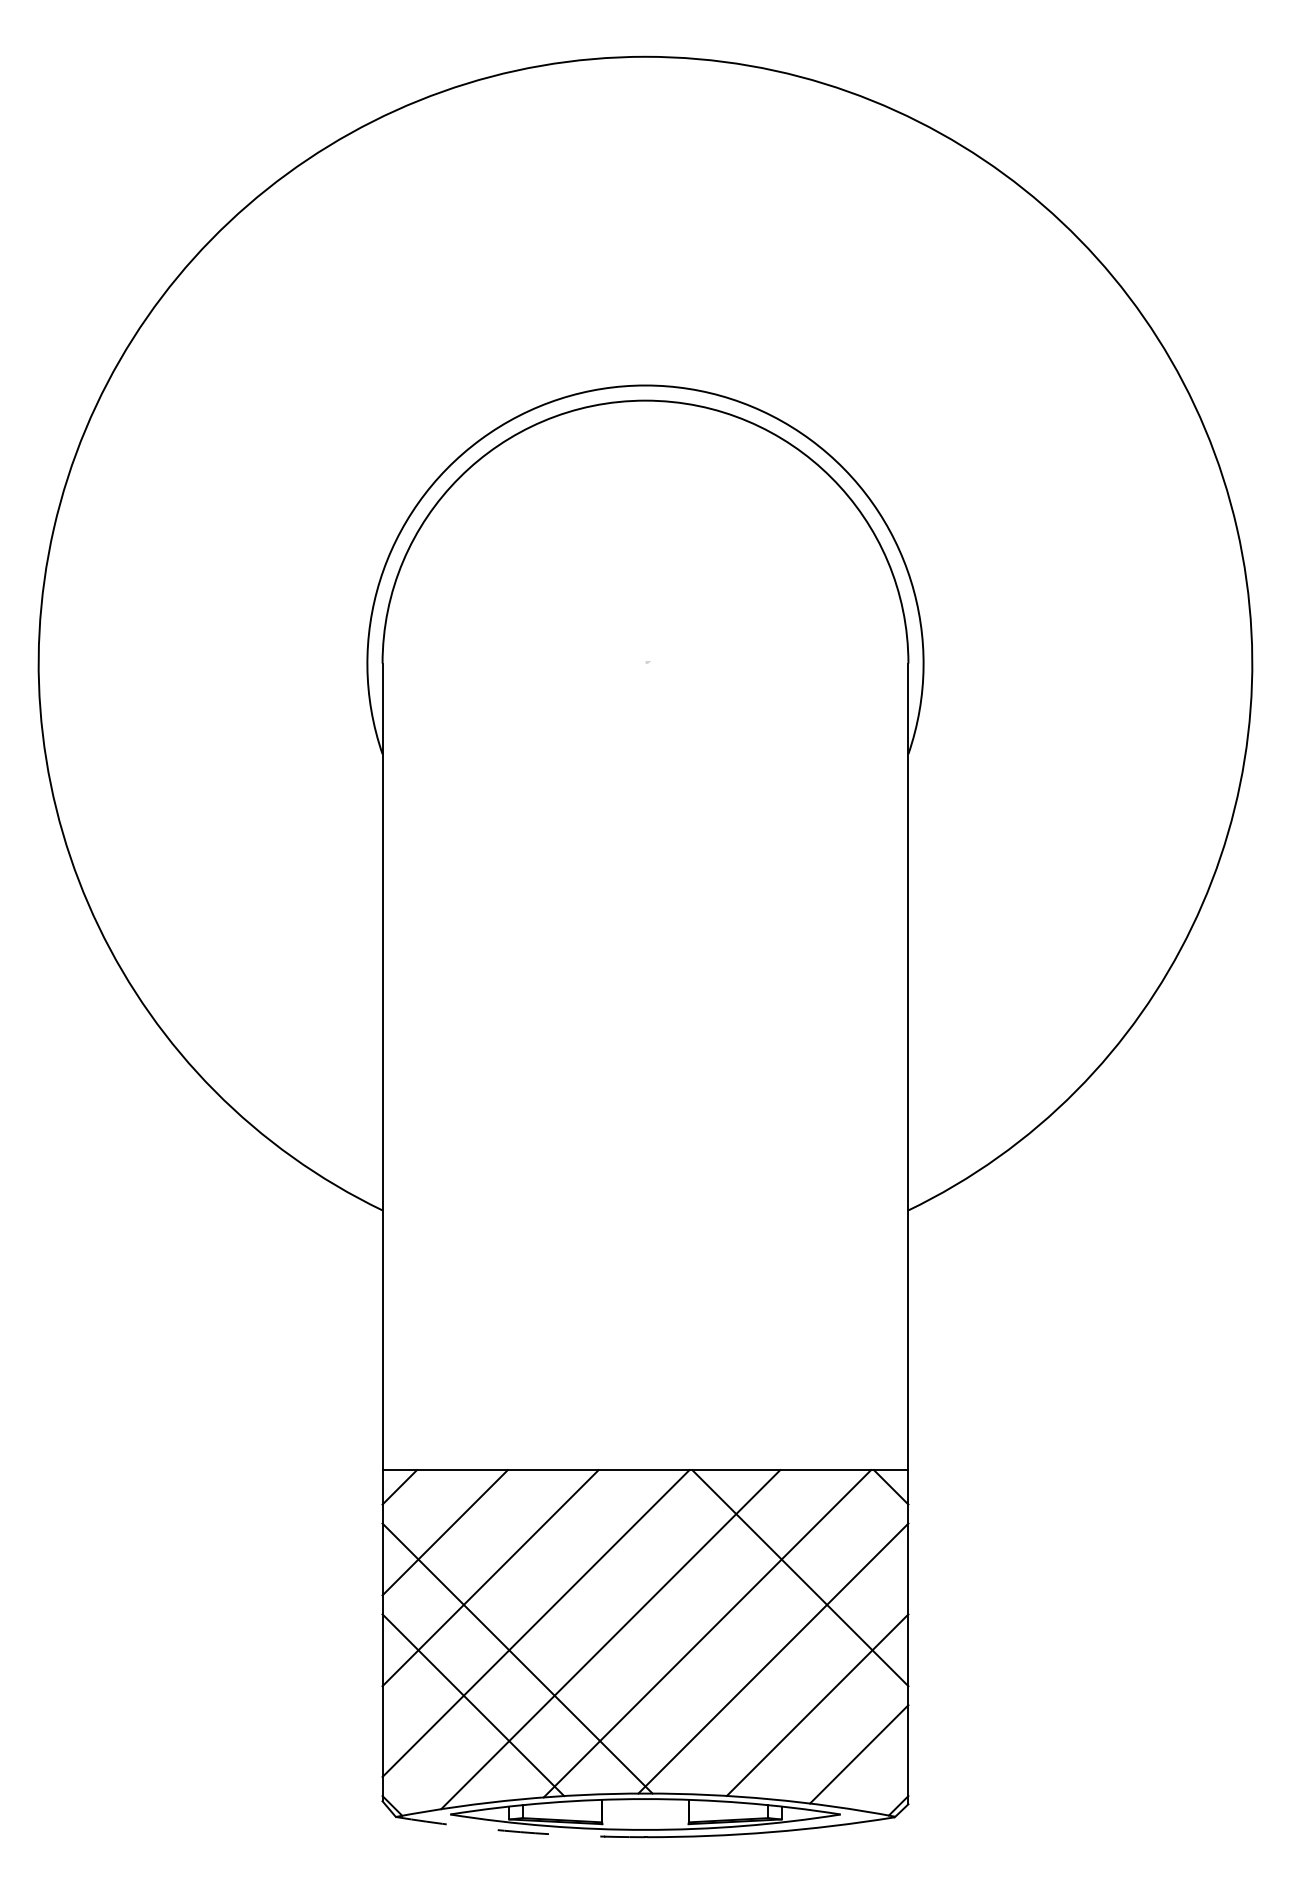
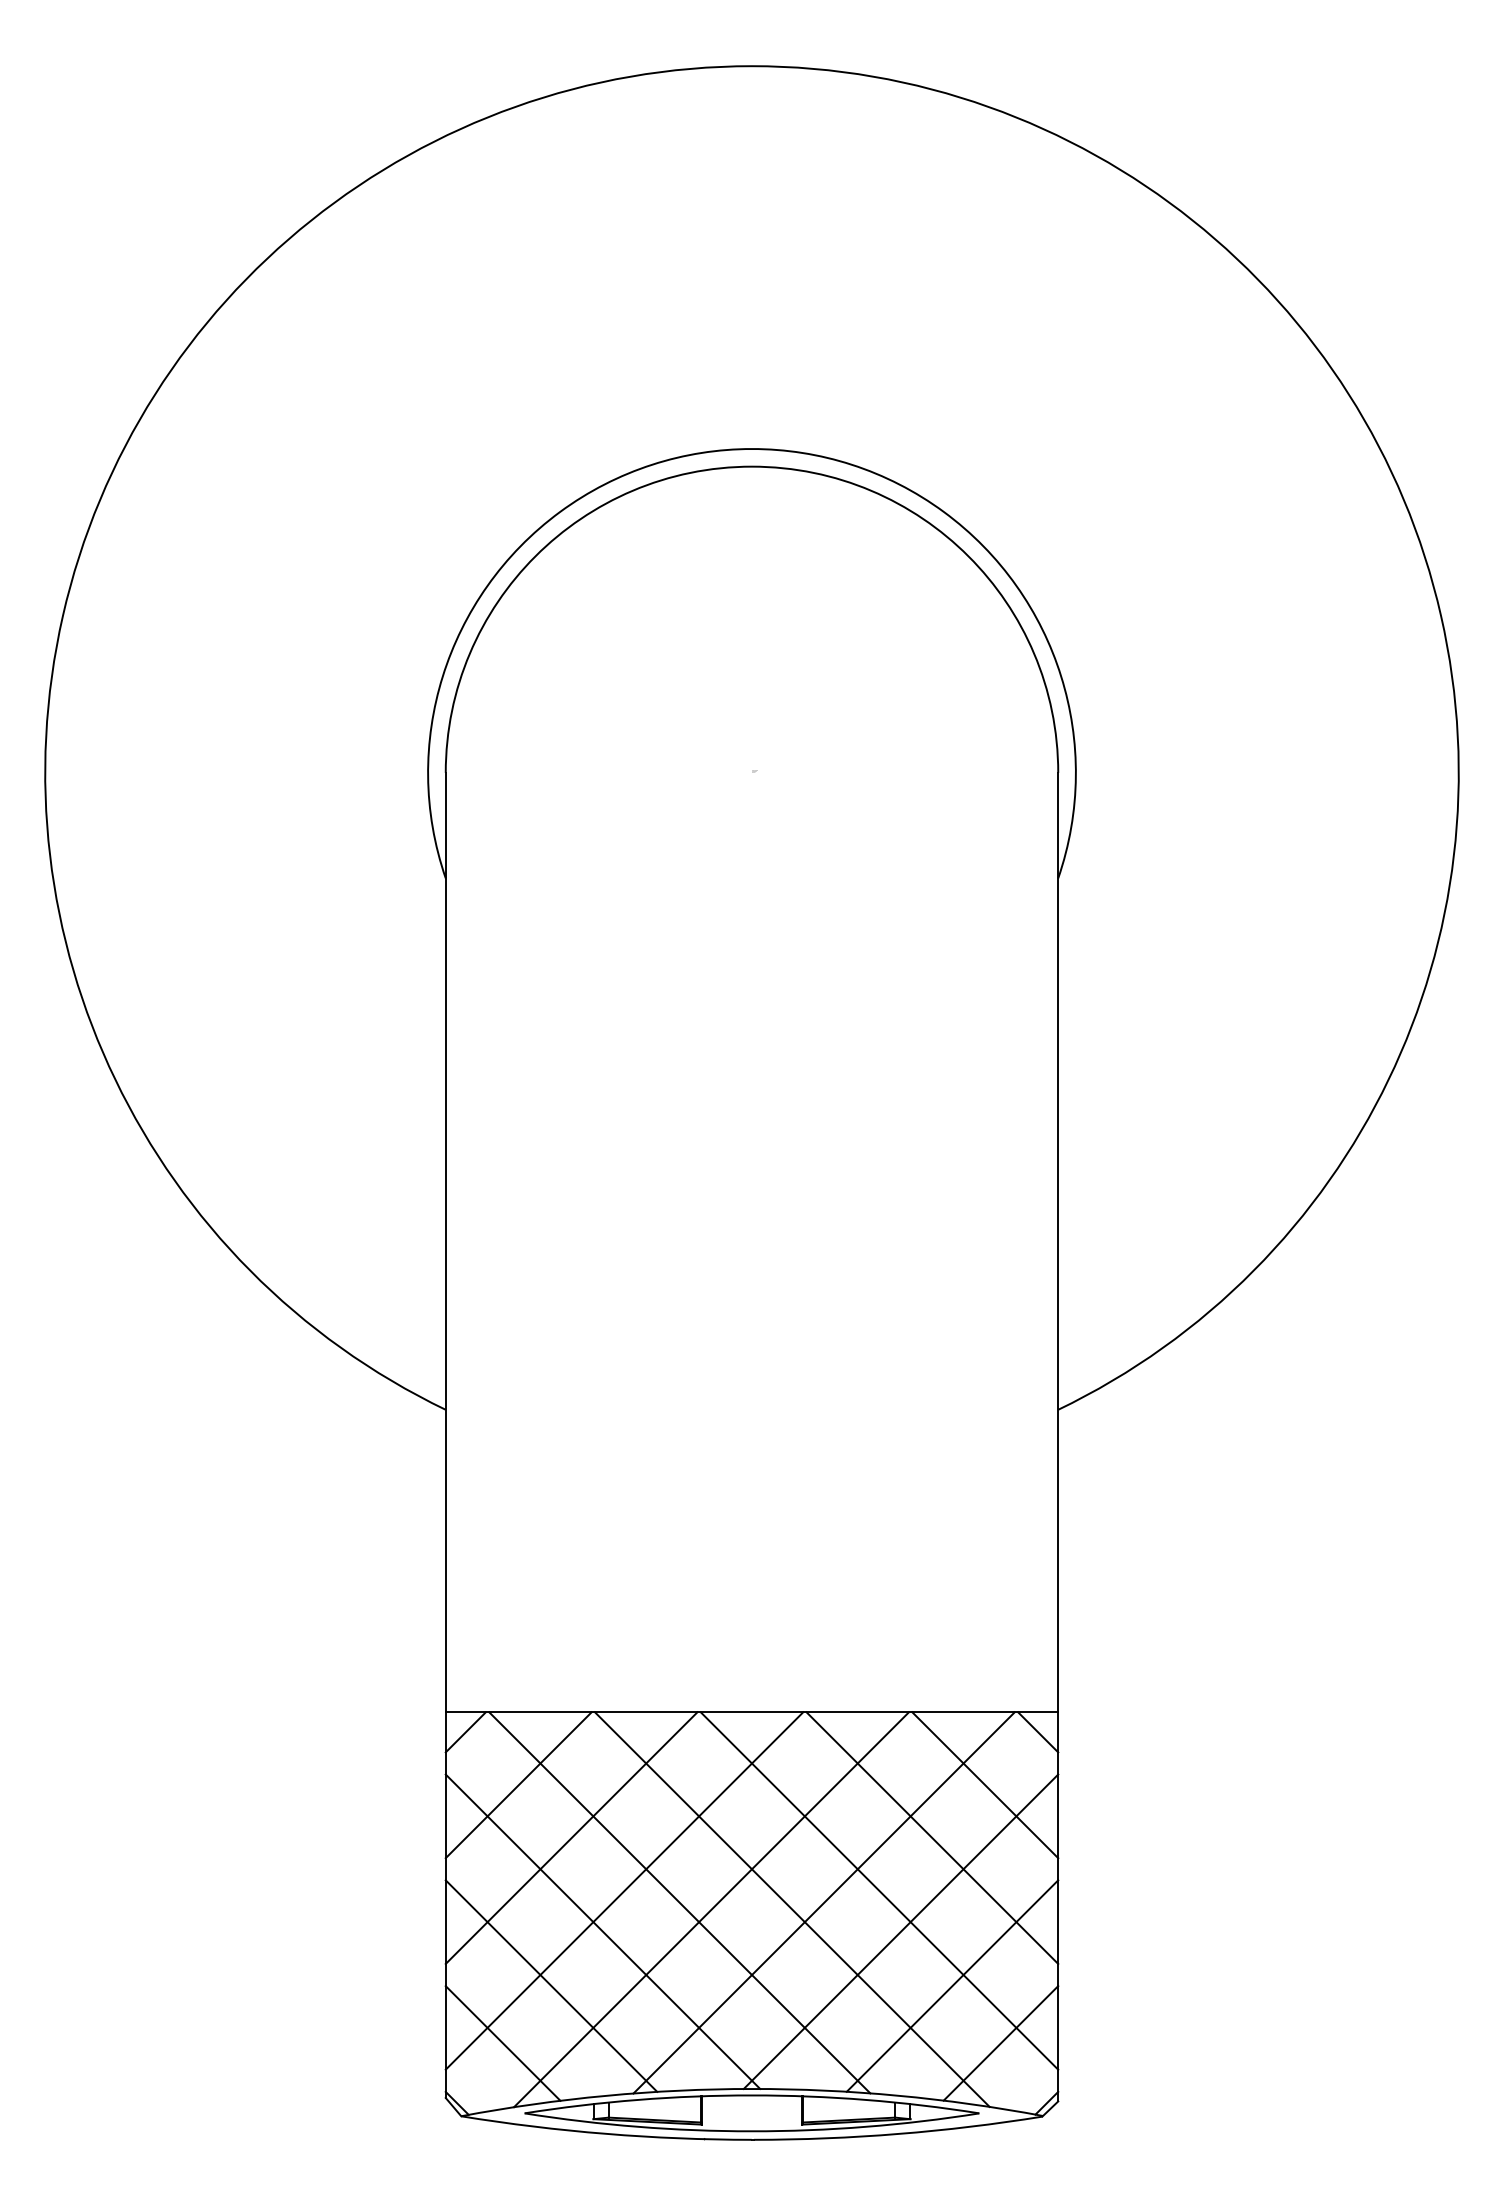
line: (845, 1532) -> (984, 1784), added
line: (754, 1623) -> (878, 1890), added
line: (583, 1633) -> (679, 1902), added
line: (679, 1639) -> (791, 1909), added
line: (431, 1754) -> (502, 2043), added
arc: (520, 1832) -> (606, 2134), dashed -> solid

